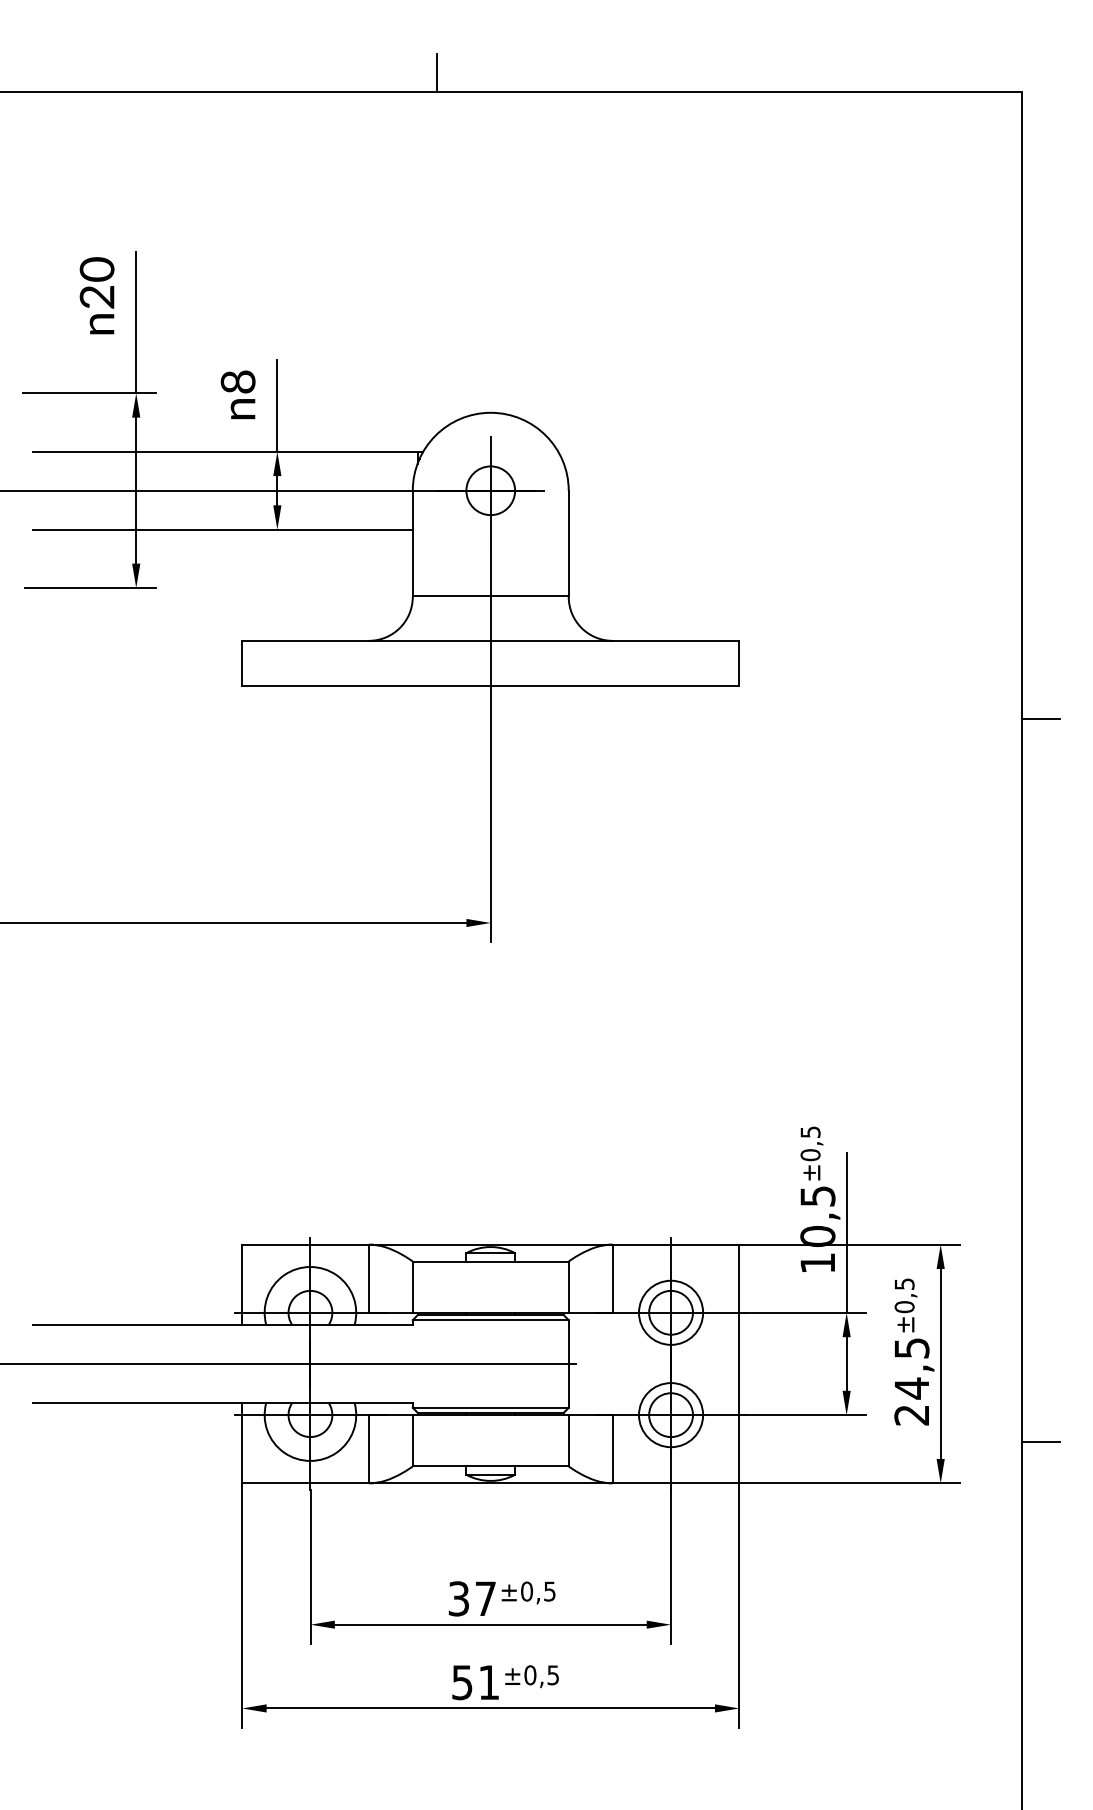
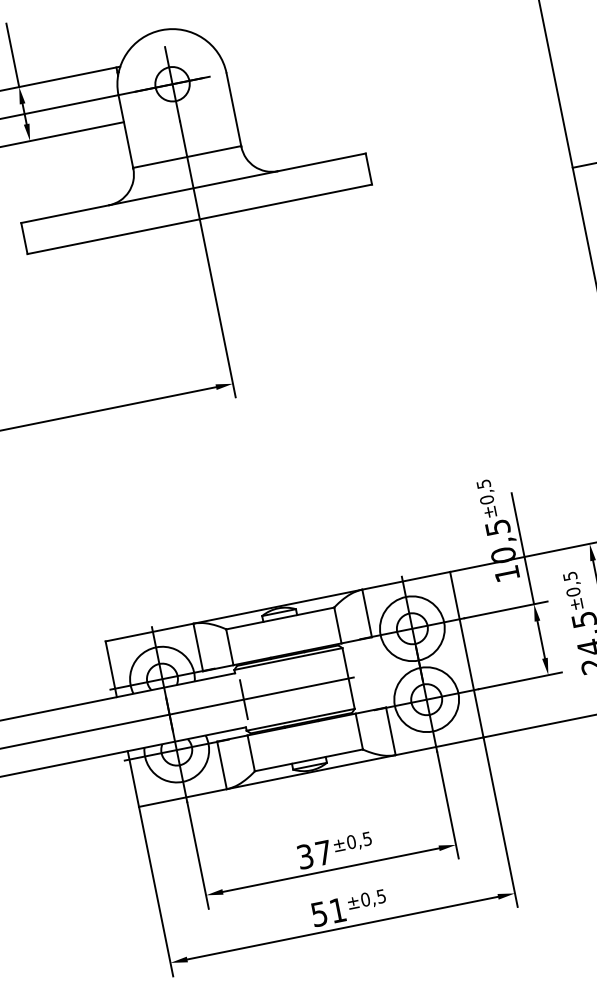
circle: (670, 1312) -> (411, 628), size x1.43
line: (417, 1363) -> (243, 699), added
circle: (670, 1414) -> (426, 699), size x1.43

